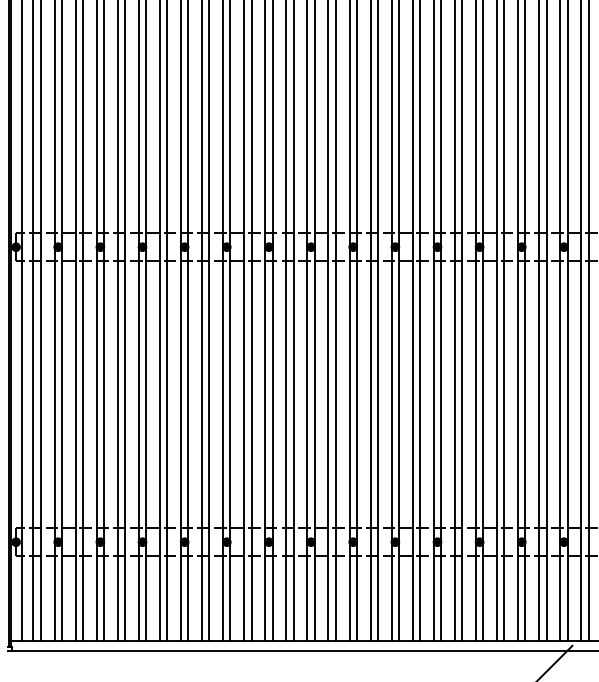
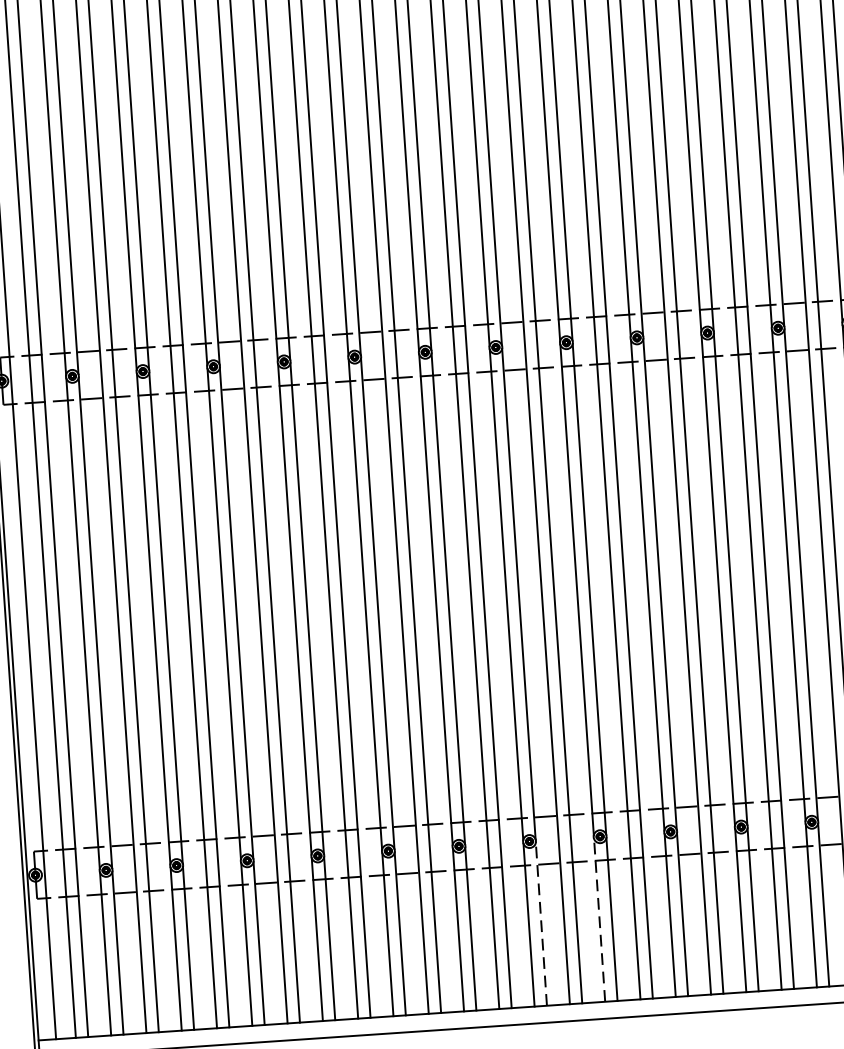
line: (314, 591) -> (540, 923), solid -> dashed
line: (349, 591) -> (599, 919), solid -> dashed

